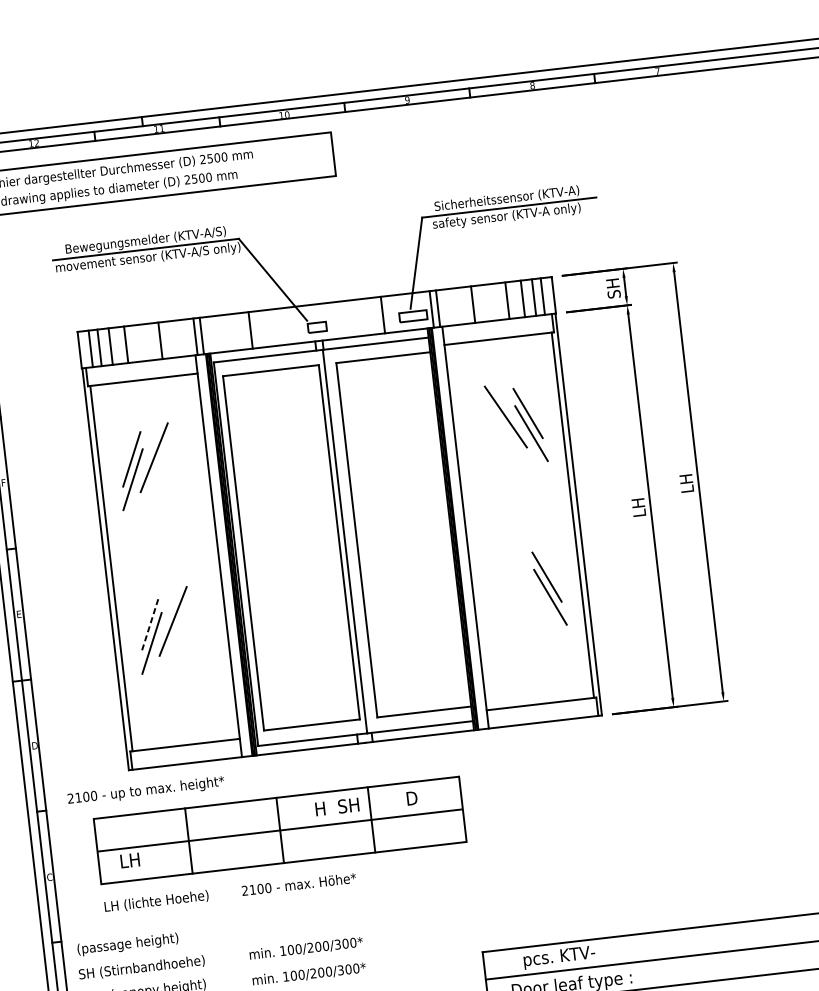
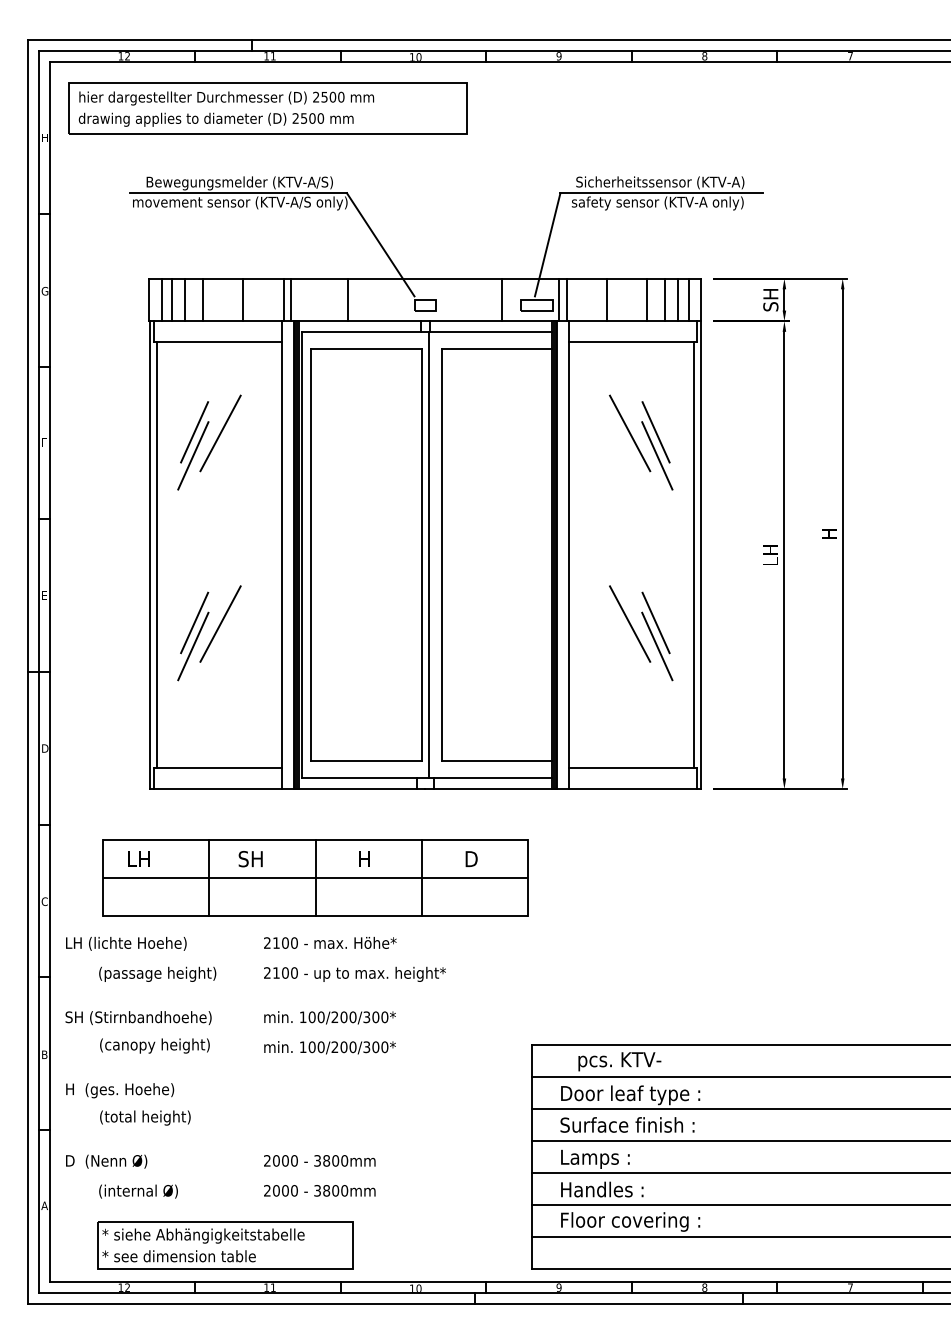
text: (687, 483) -> (829, 533), LH -> H
line: (524, 580) -> (629, 623), added
line: (150, 622) -> (194, 622), dashed -> solid
text: (145, 790) -> (354, 973), moved
text: (348, 806) -> (250, 859), moved
text: (129, 860) -> (138, 858), moved
text: (156, 901) -> (126, 943), moved
text: (127, 943) -> (157, 973), moved

